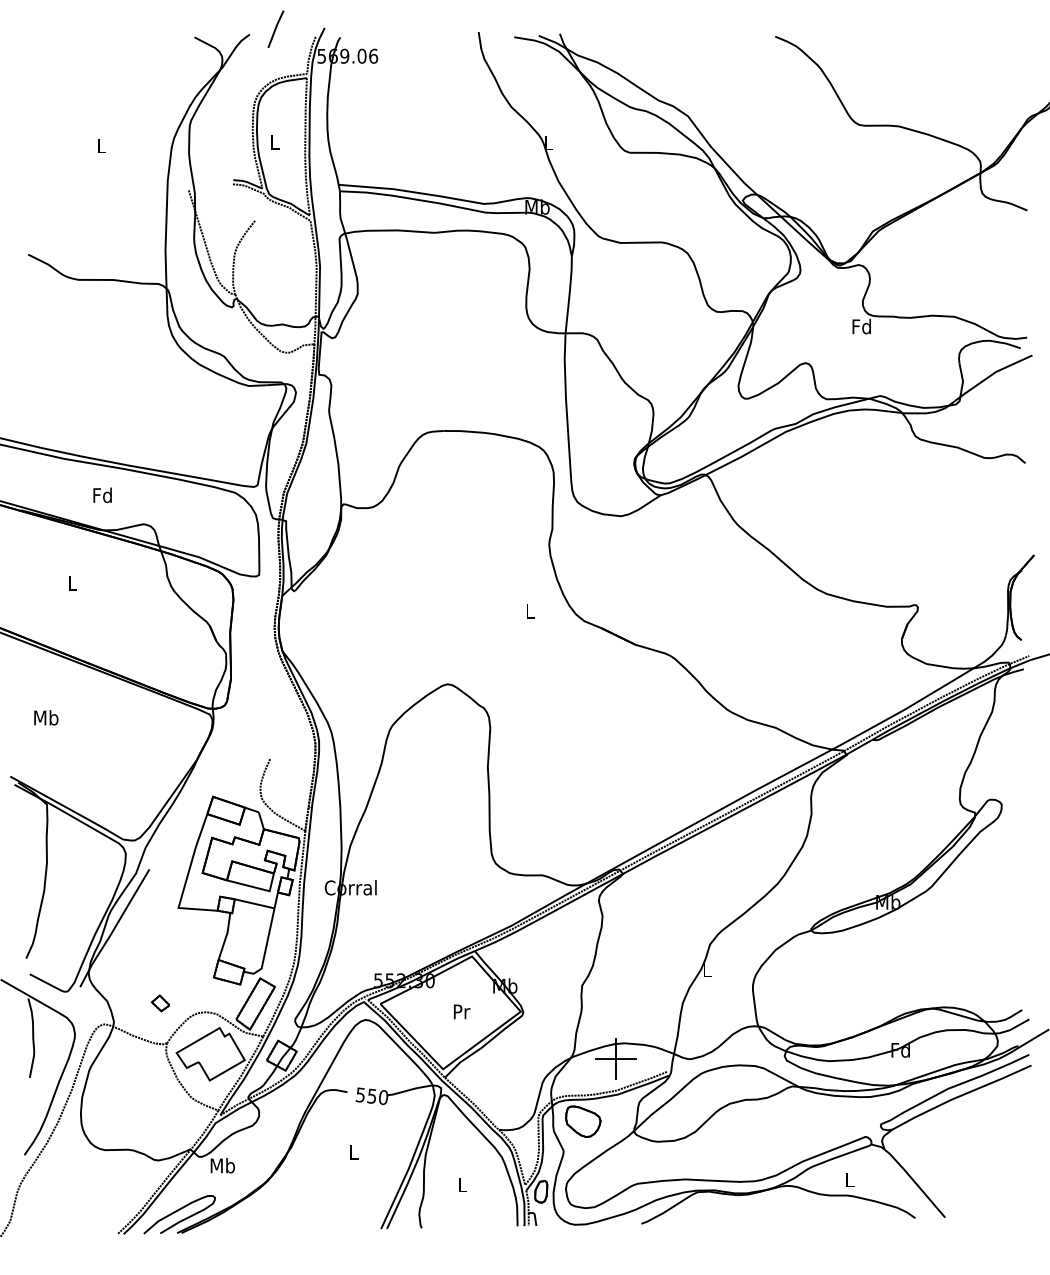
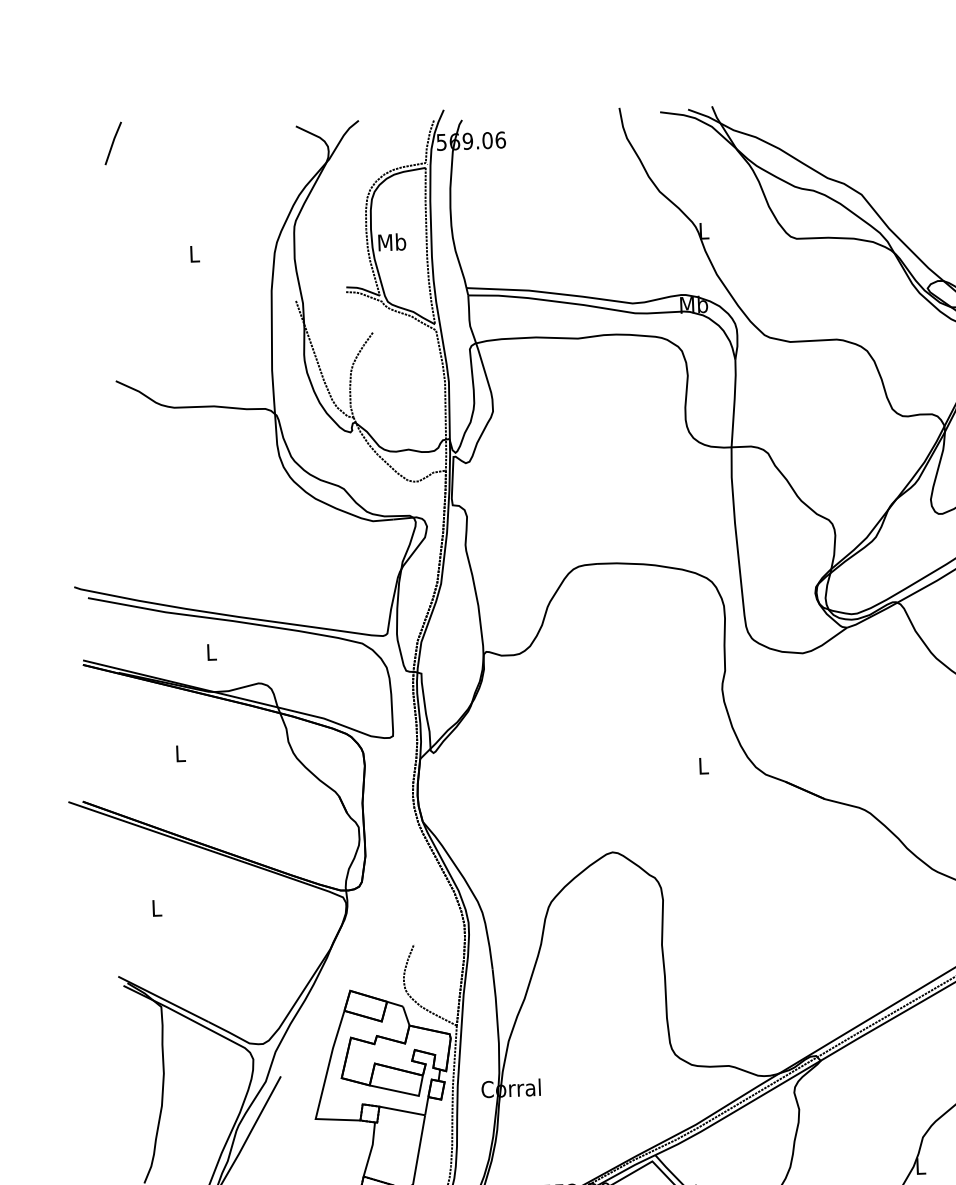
line: (275, 28) -> (112, 142), moved
text: (275, 141) -> (392, 241), L -> Mb
text: (102, 495) -> (211, 652), Fd -> L
text: (46, 717) -> (156, 907), Mb -> L

